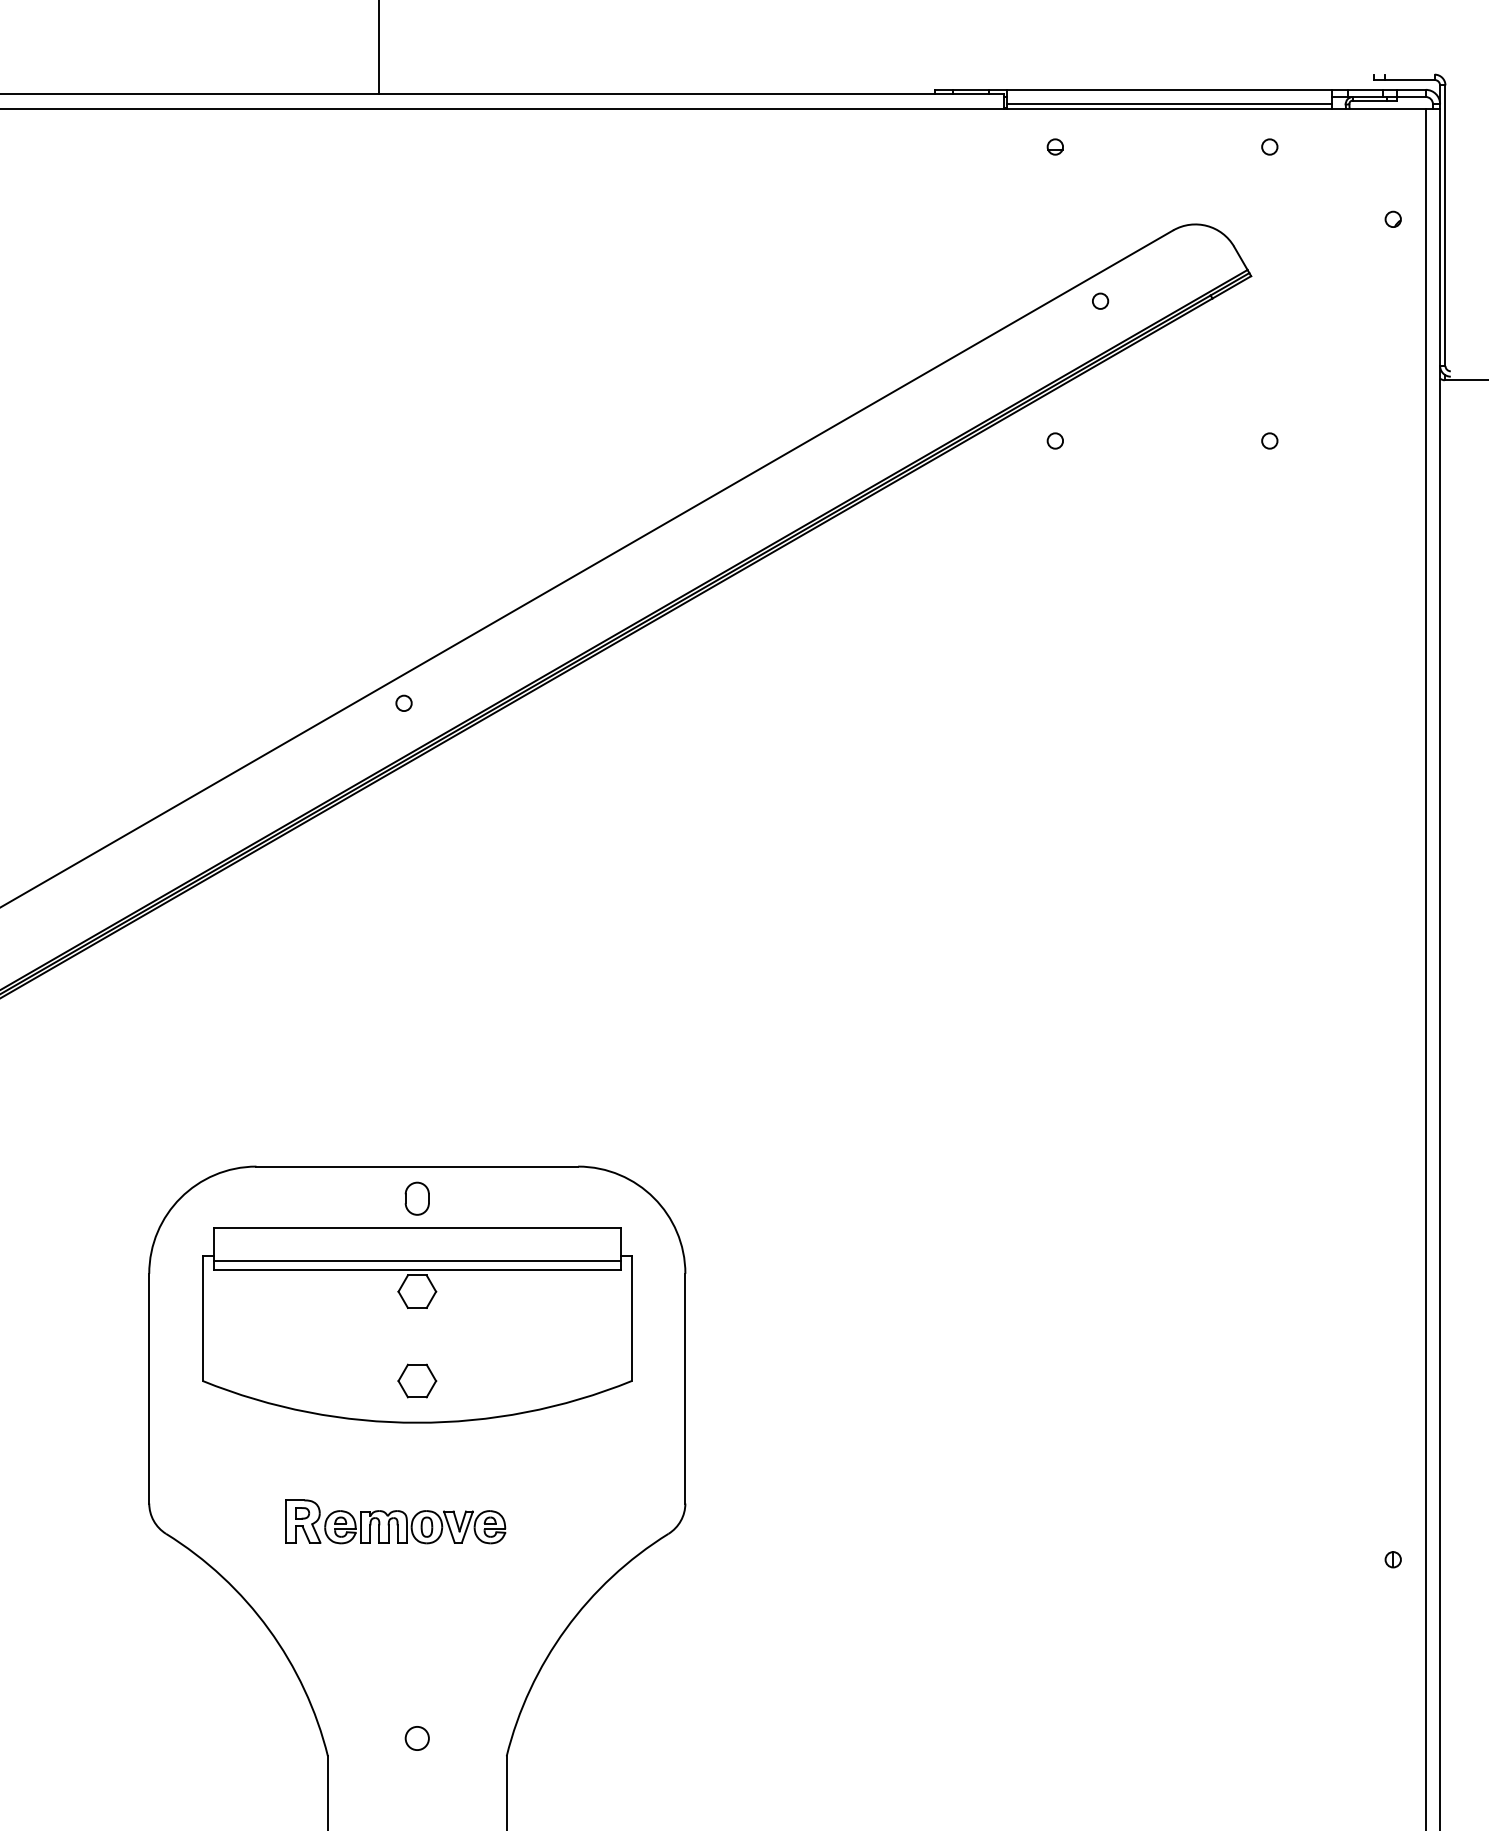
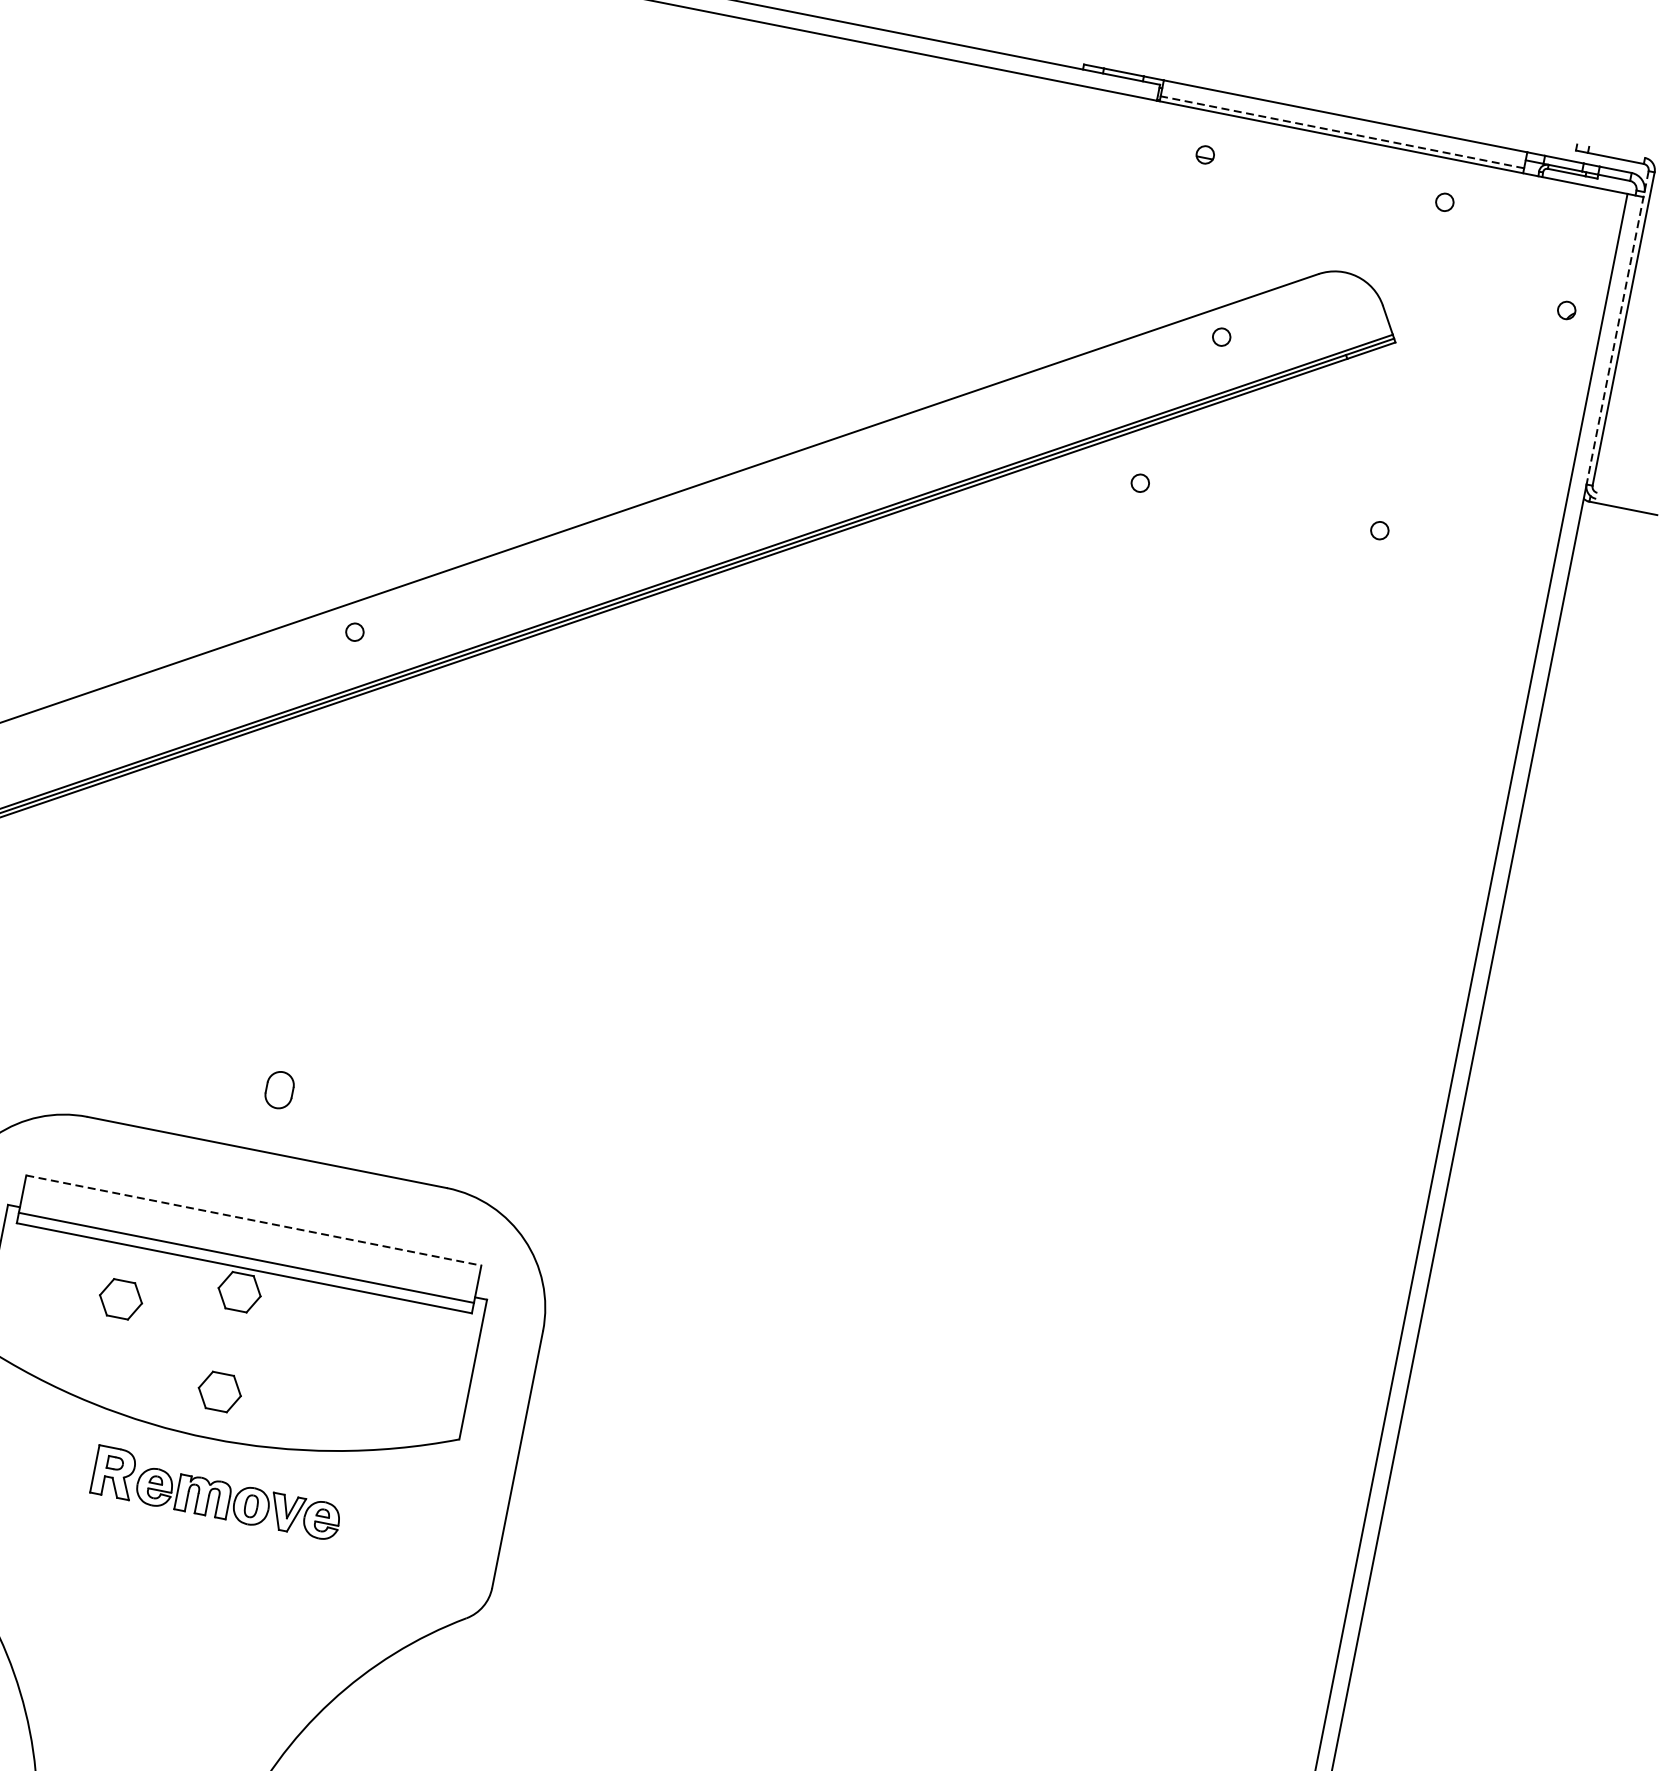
line: (1169, 104) -> (1342, 132), solid -> dashed
line: (1440, 226) -> (1617, 328), solid -> dashed
part: (416, 1198) -> (278, 1089), moved
line: (417, 1227) -> (254, 1220), solid -> dashed
part: (316, 1317) -> (121, 1298), added
part: (395, 1521) -> (217, 1493), moved

